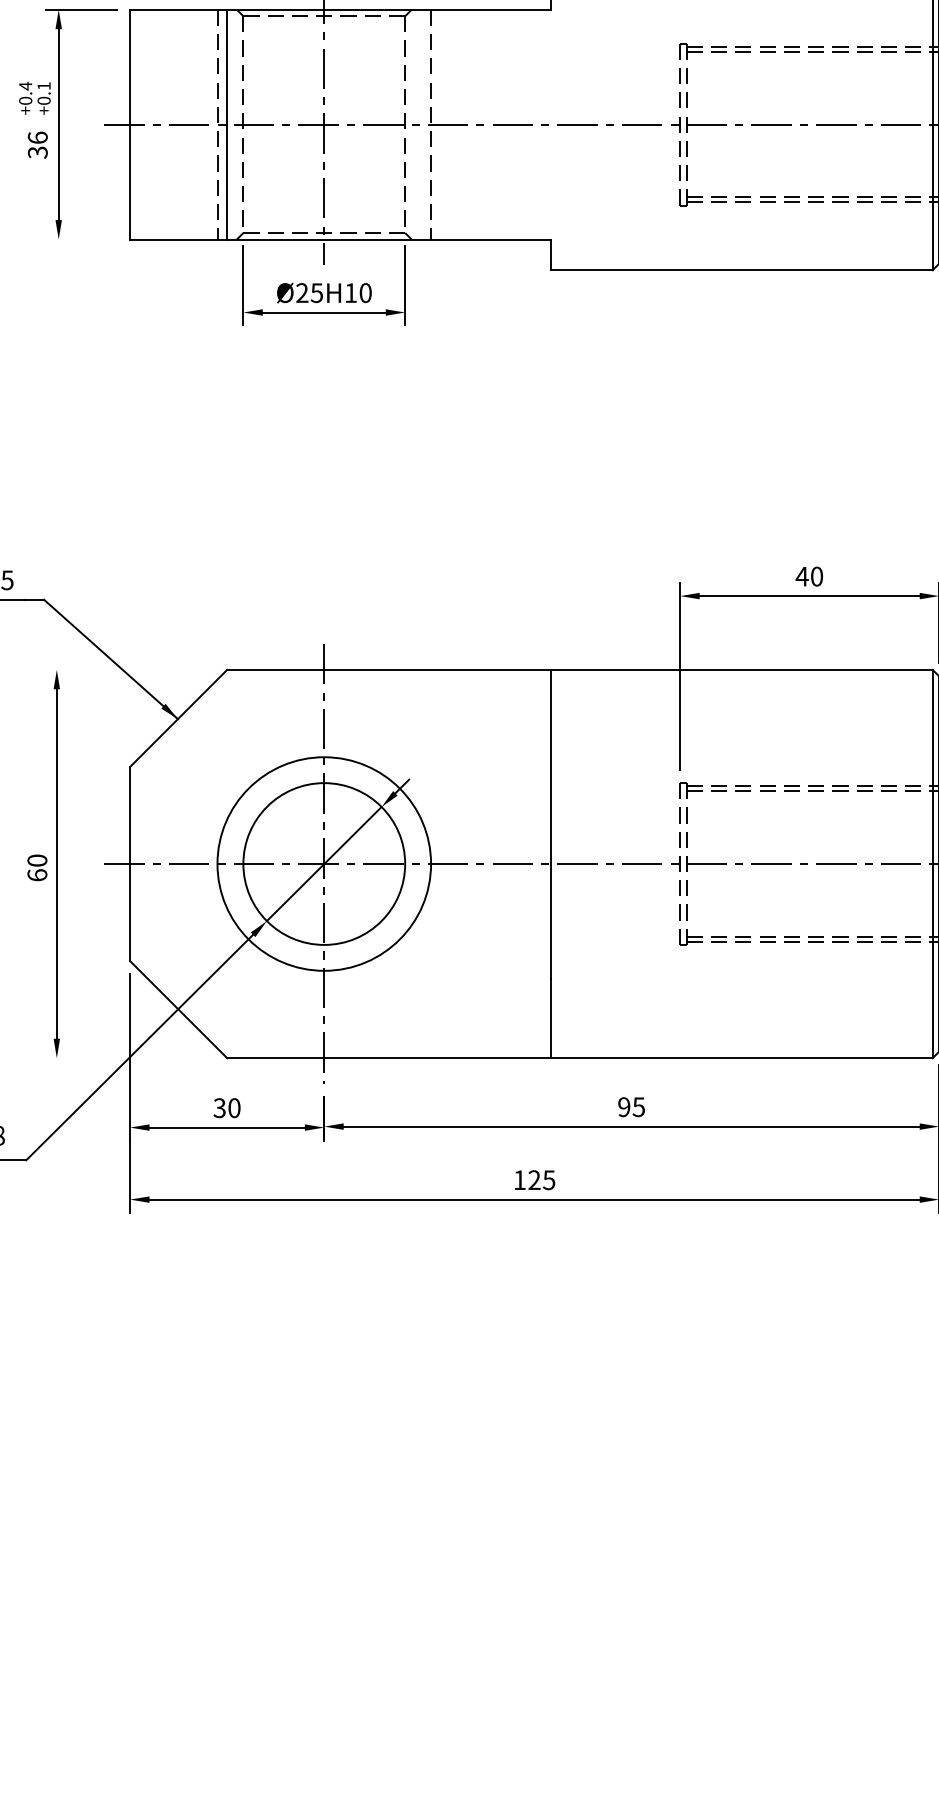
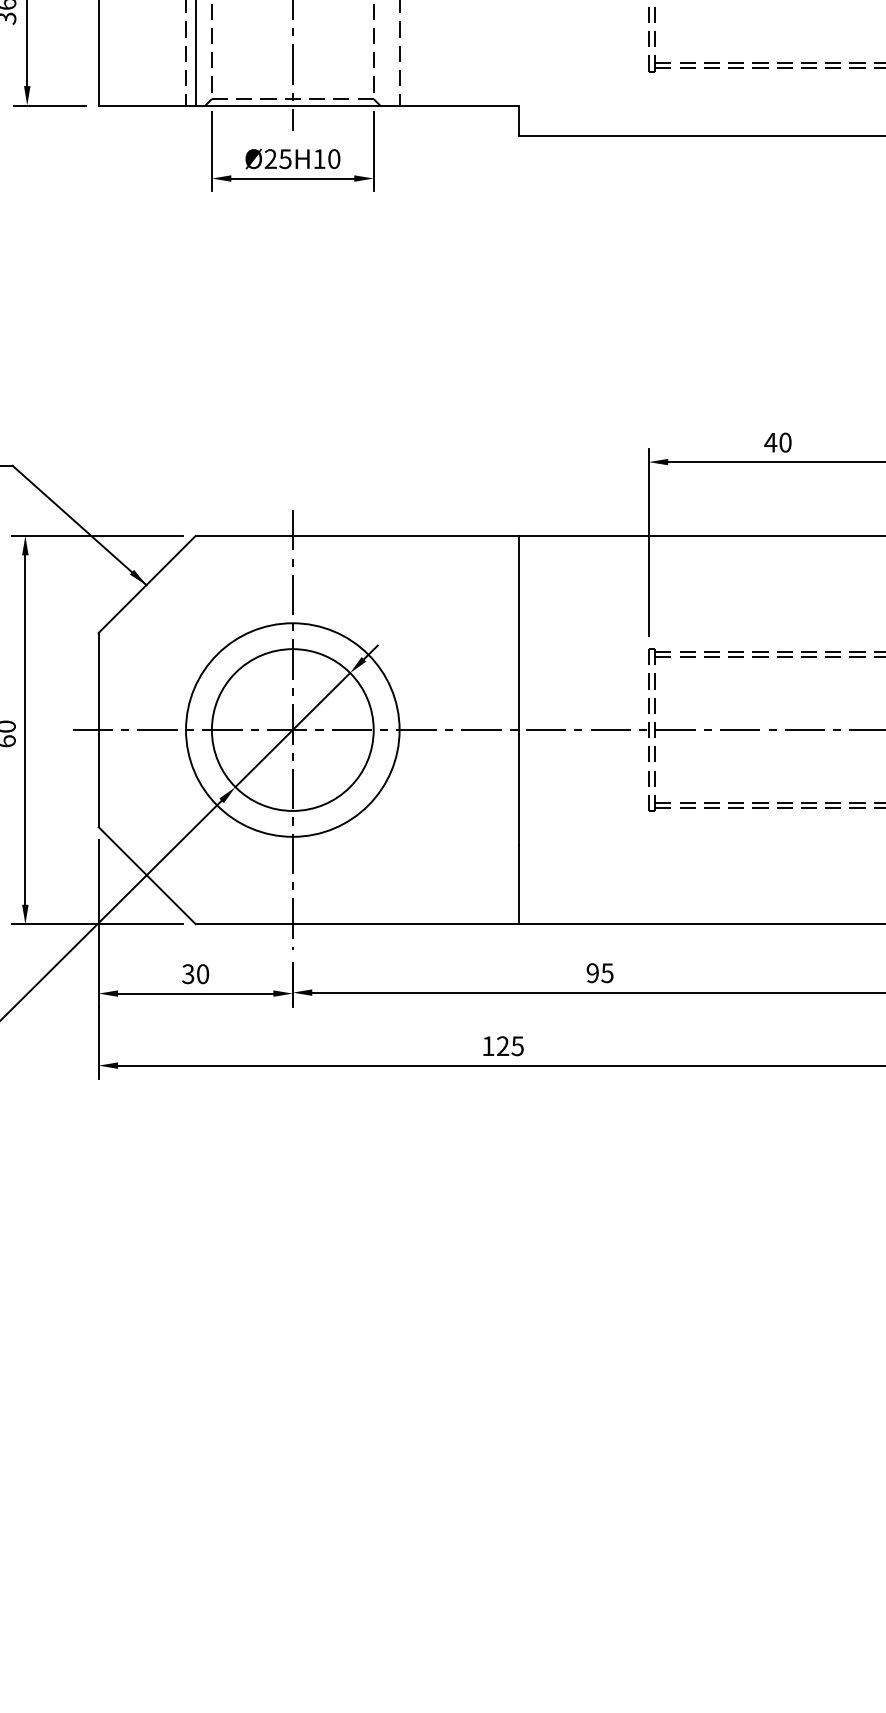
line: (81, 239) -> (50, 105), added
line: (128, 669) -> (97, 535), added
line: (128, 1058) -> (97, 924), added

